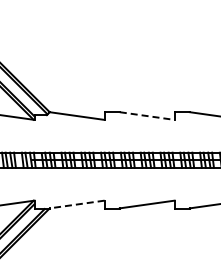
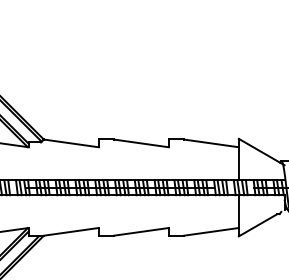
line: (147, 116) -> (141, 143), dashed -> solid
line: (77, 204) -> (71, 231), dashed -> solid

